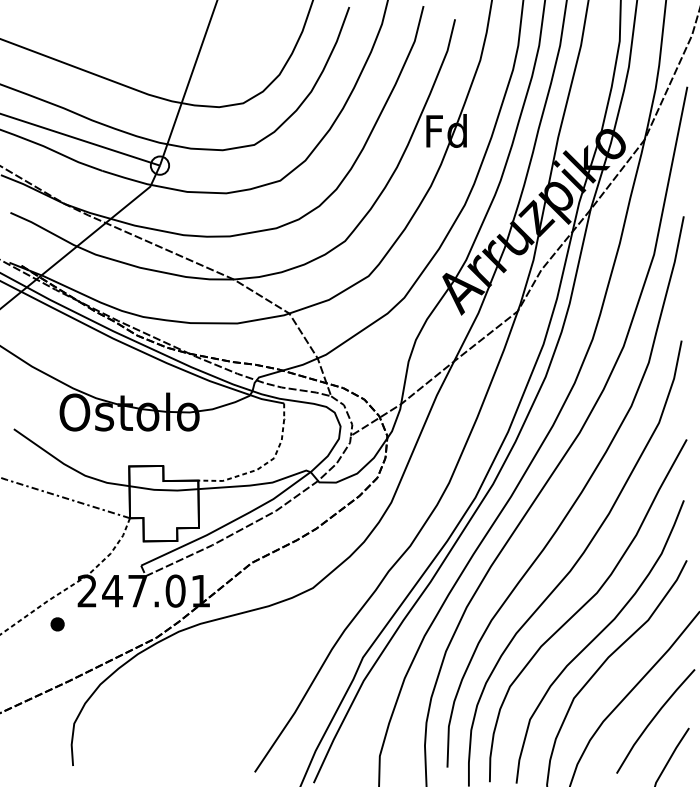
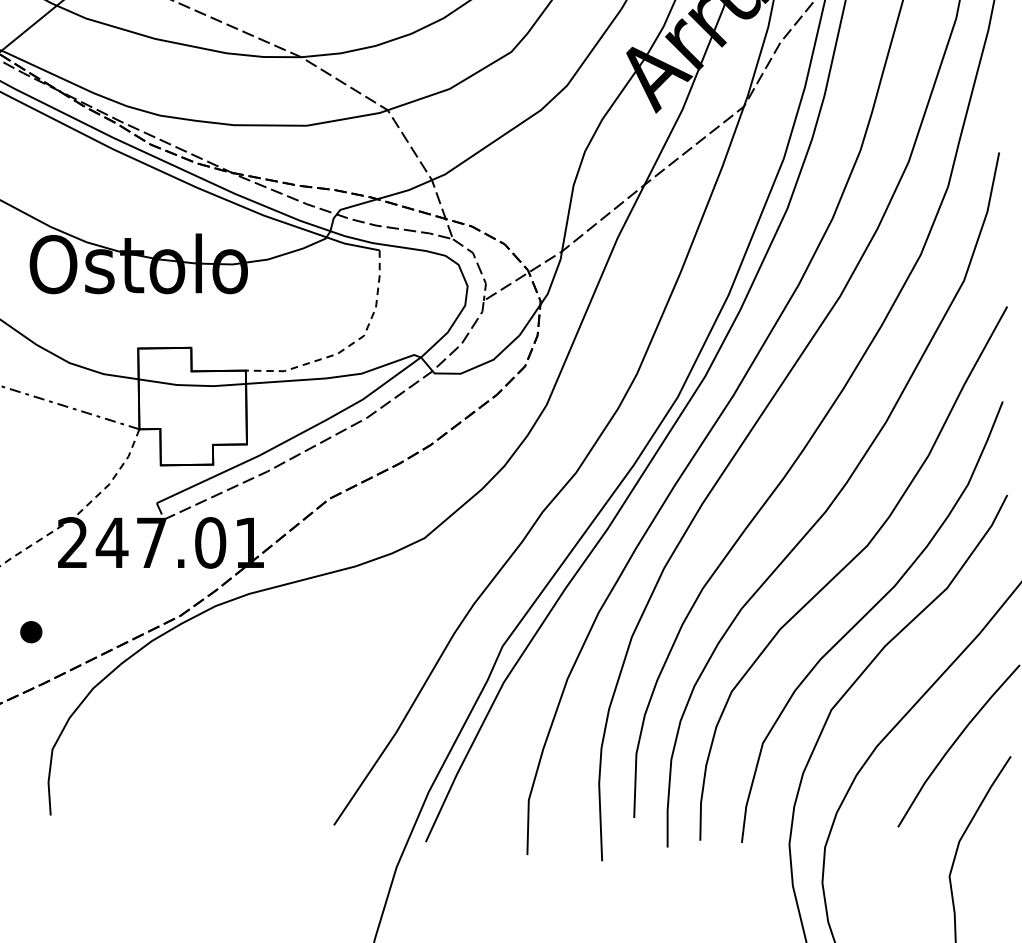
part: (57, 624) -> (31, 632), moved

